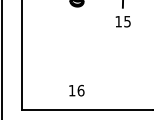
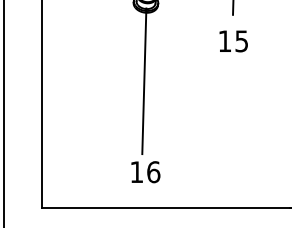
line: (76, 42) -> (145, 80), added

